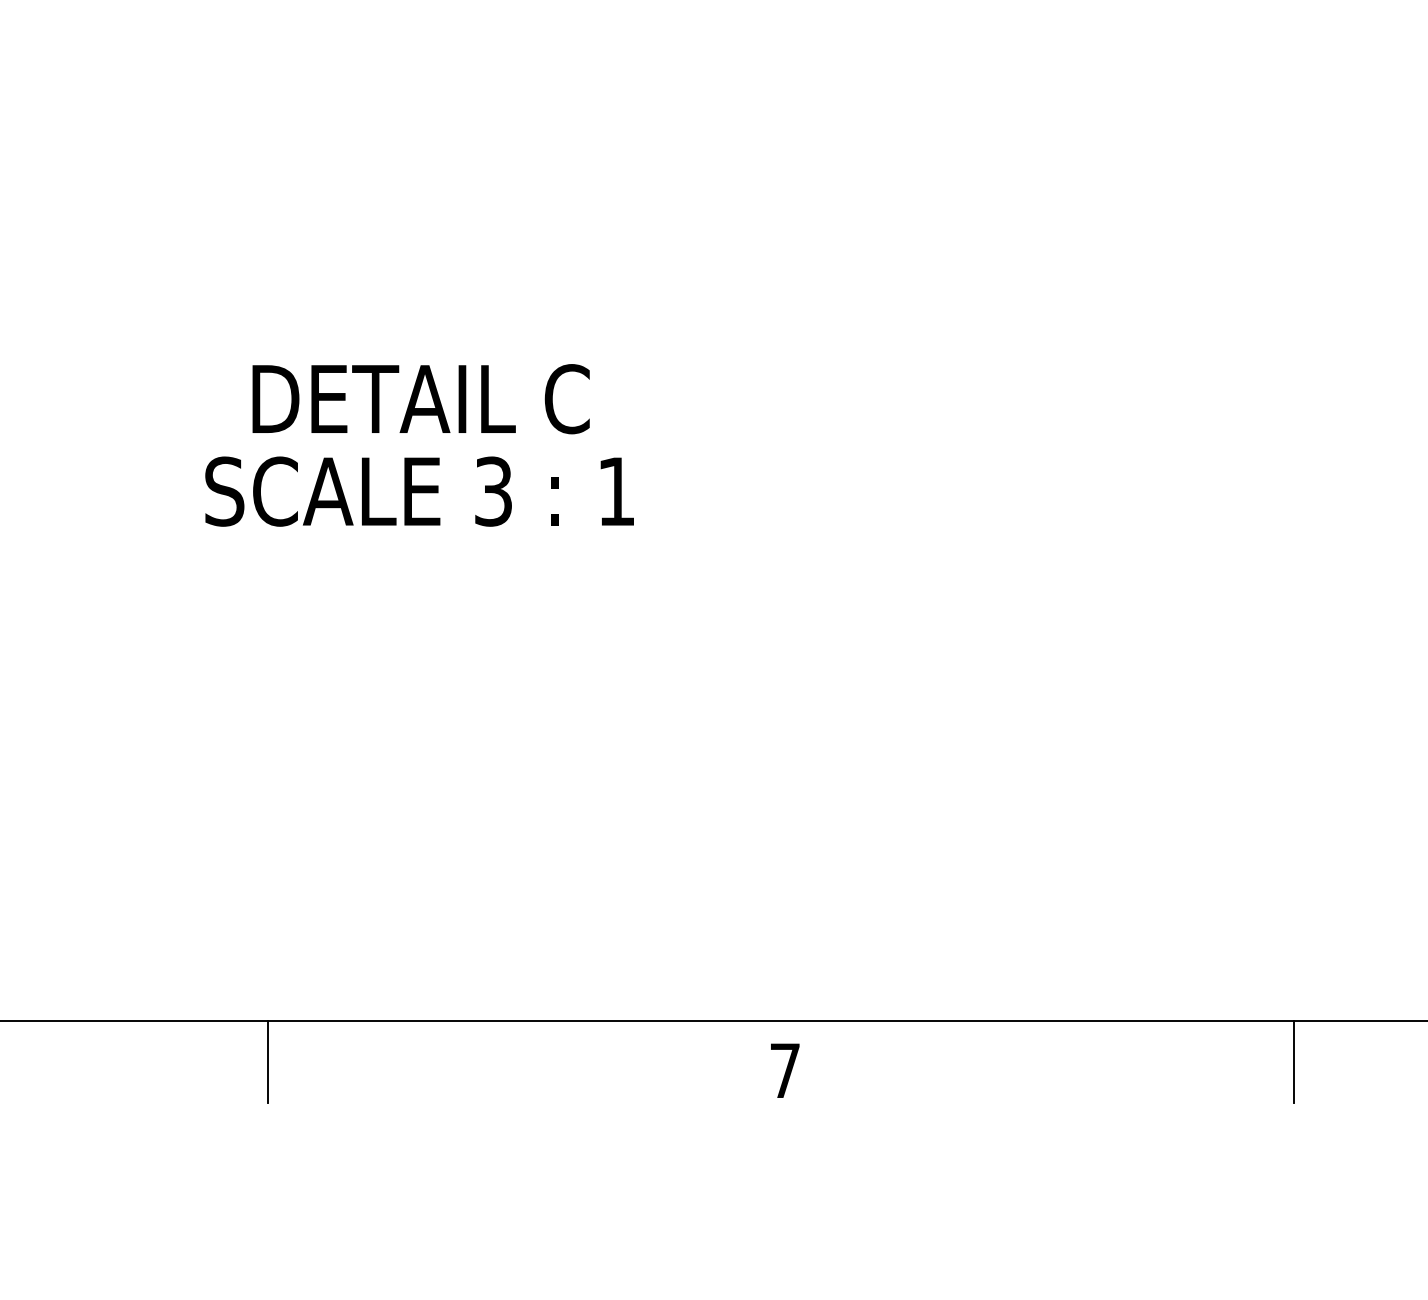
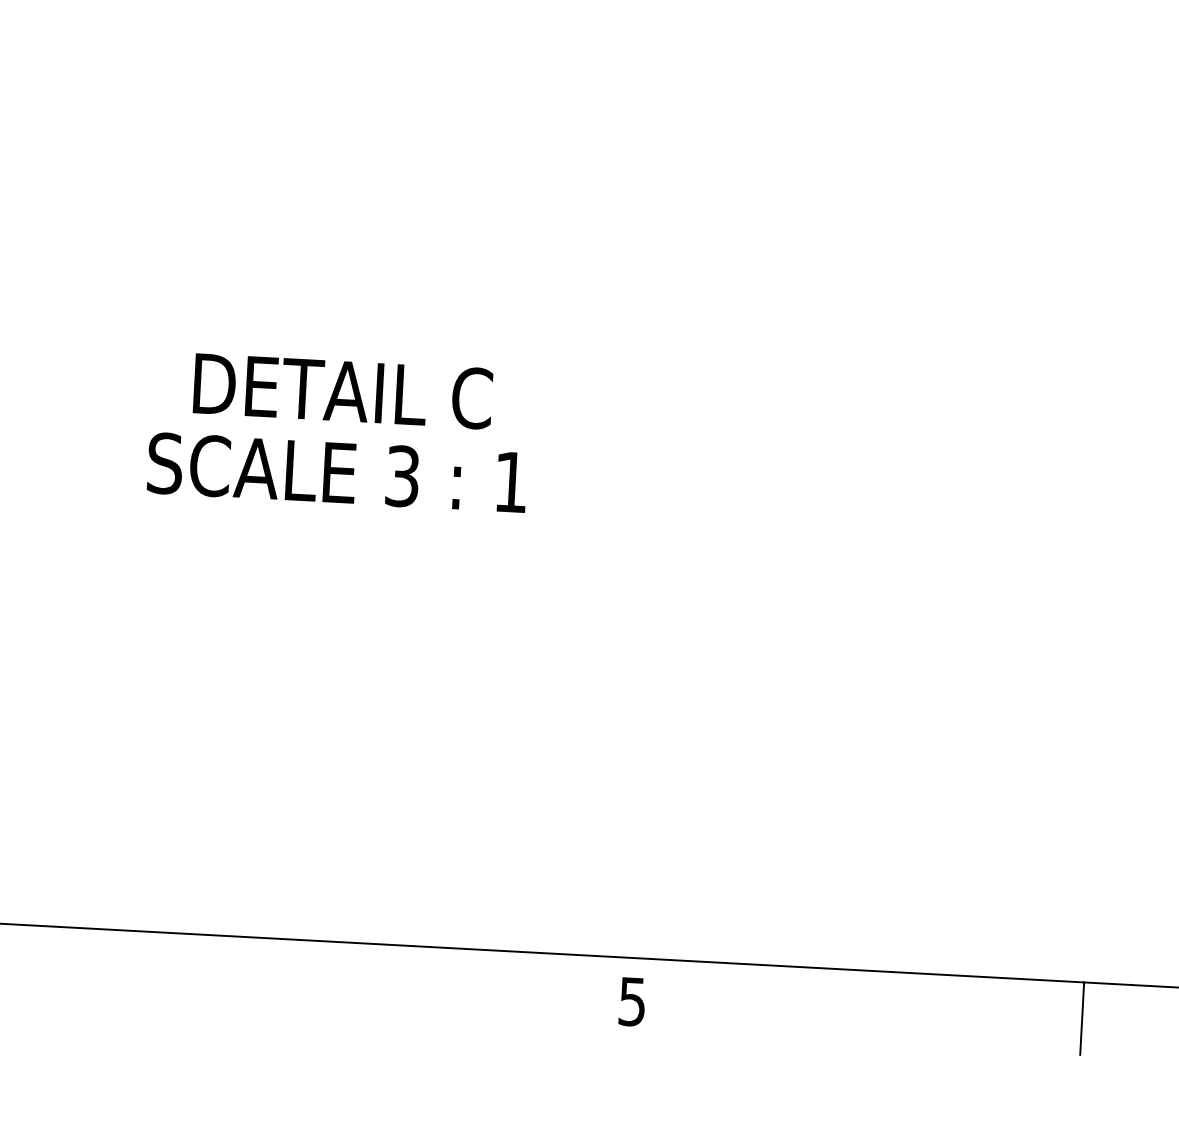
line: (268, 1062) -> (176, 969), removed
text: (784, 1070) -> (631, 1001), 7 -> 5

